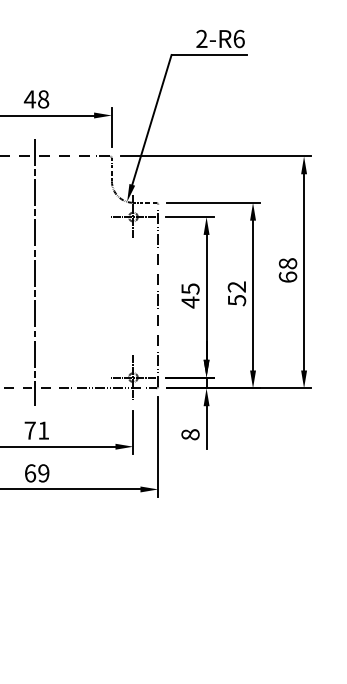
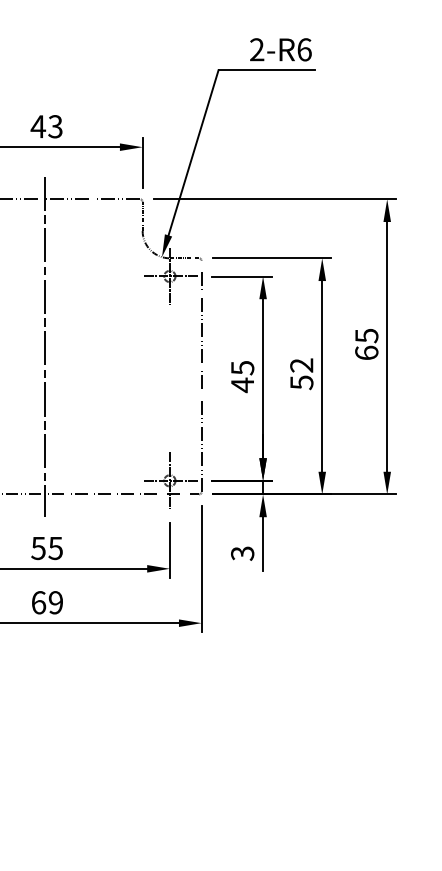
text: (43, 99) -> (55, 126), 48 -> 43
text: (287, 263) -> (366, 335), 68 -> 65
text: (36, 430) -> (46, 548), 71 -> 55
text: (190, 434) -> (242, 553), 8 -> 3

